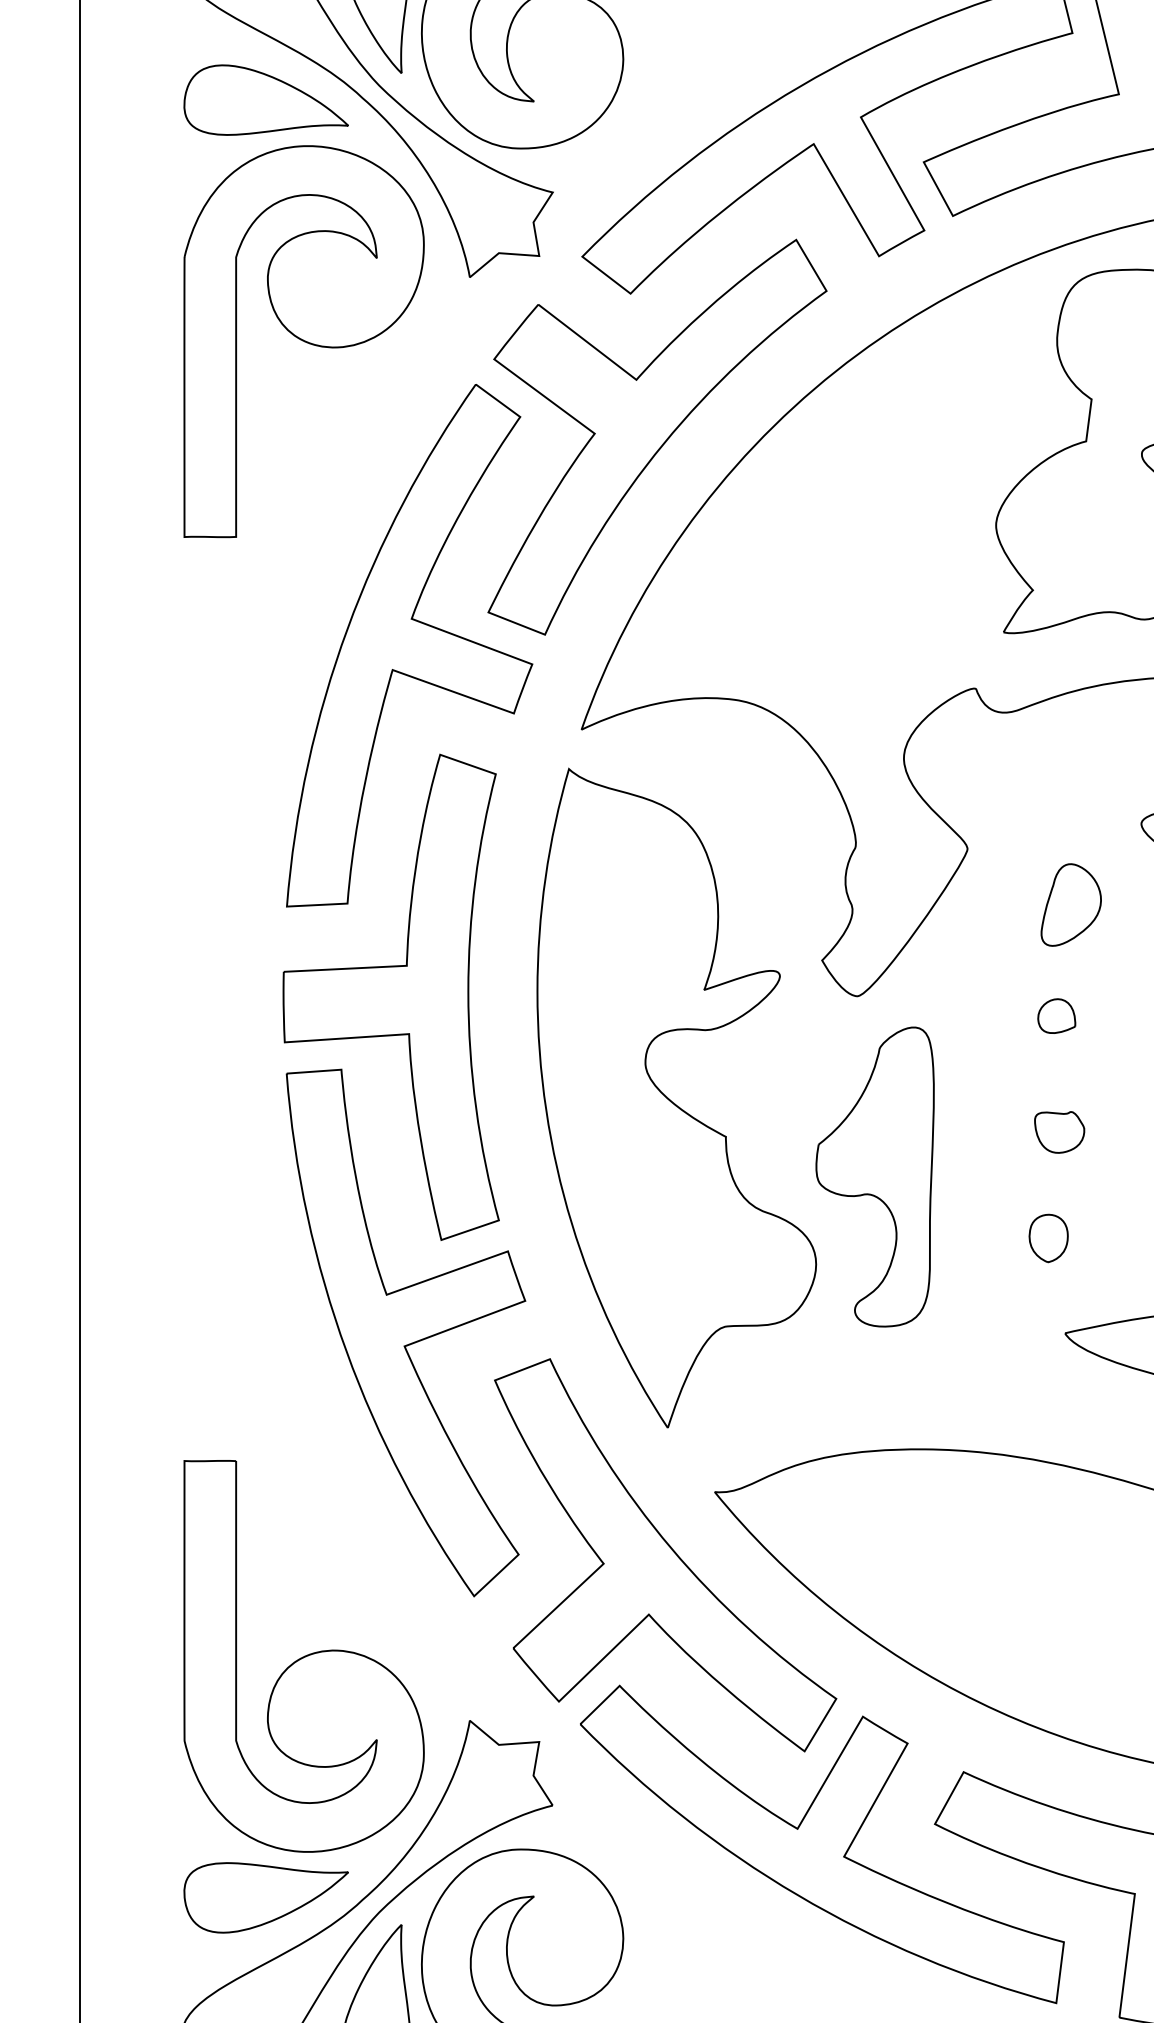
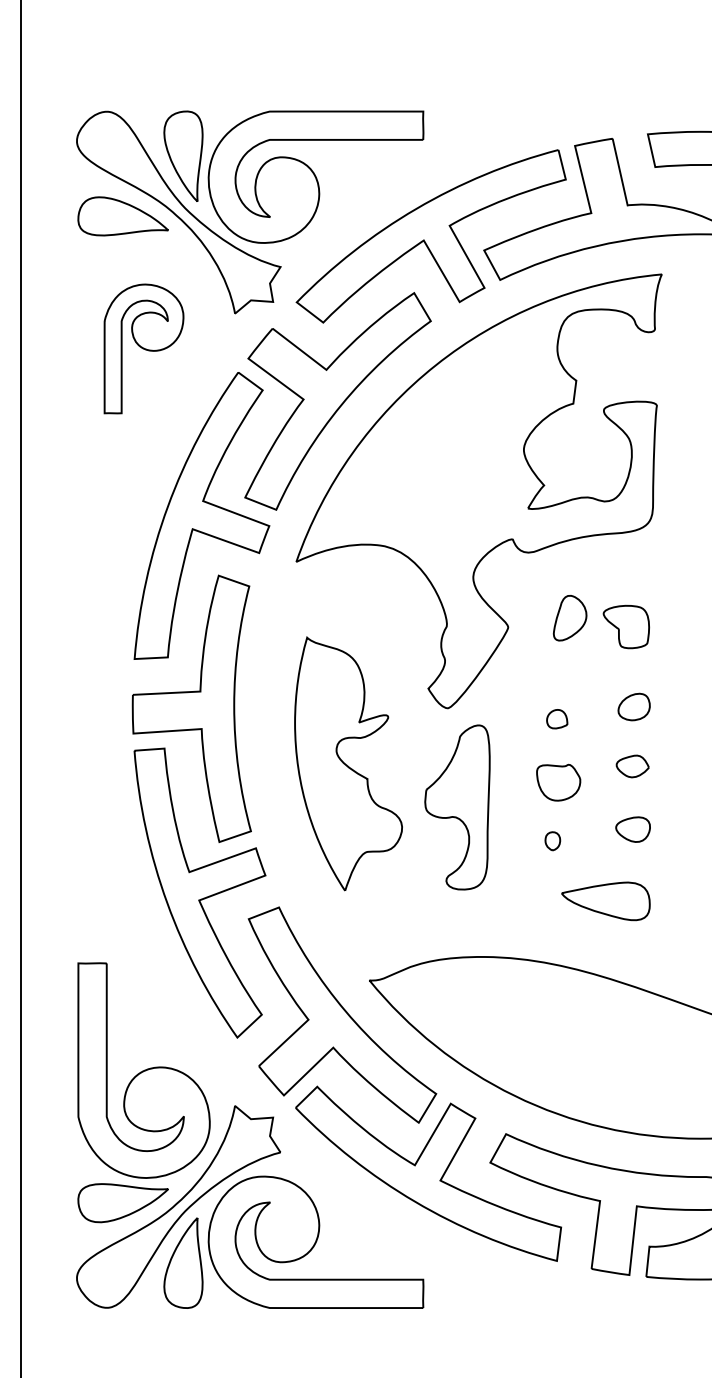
part: (303, 340) -> (143, 348), size x0.6
part: (1070, 905) -> (569, 618), moved
part: (676, 1096) -> (348, 763), size x0.7
part: (1059, 1133) -> (558, 783), size x1.6
part: (1048, 1238) -> (552, 841), size x0.7

